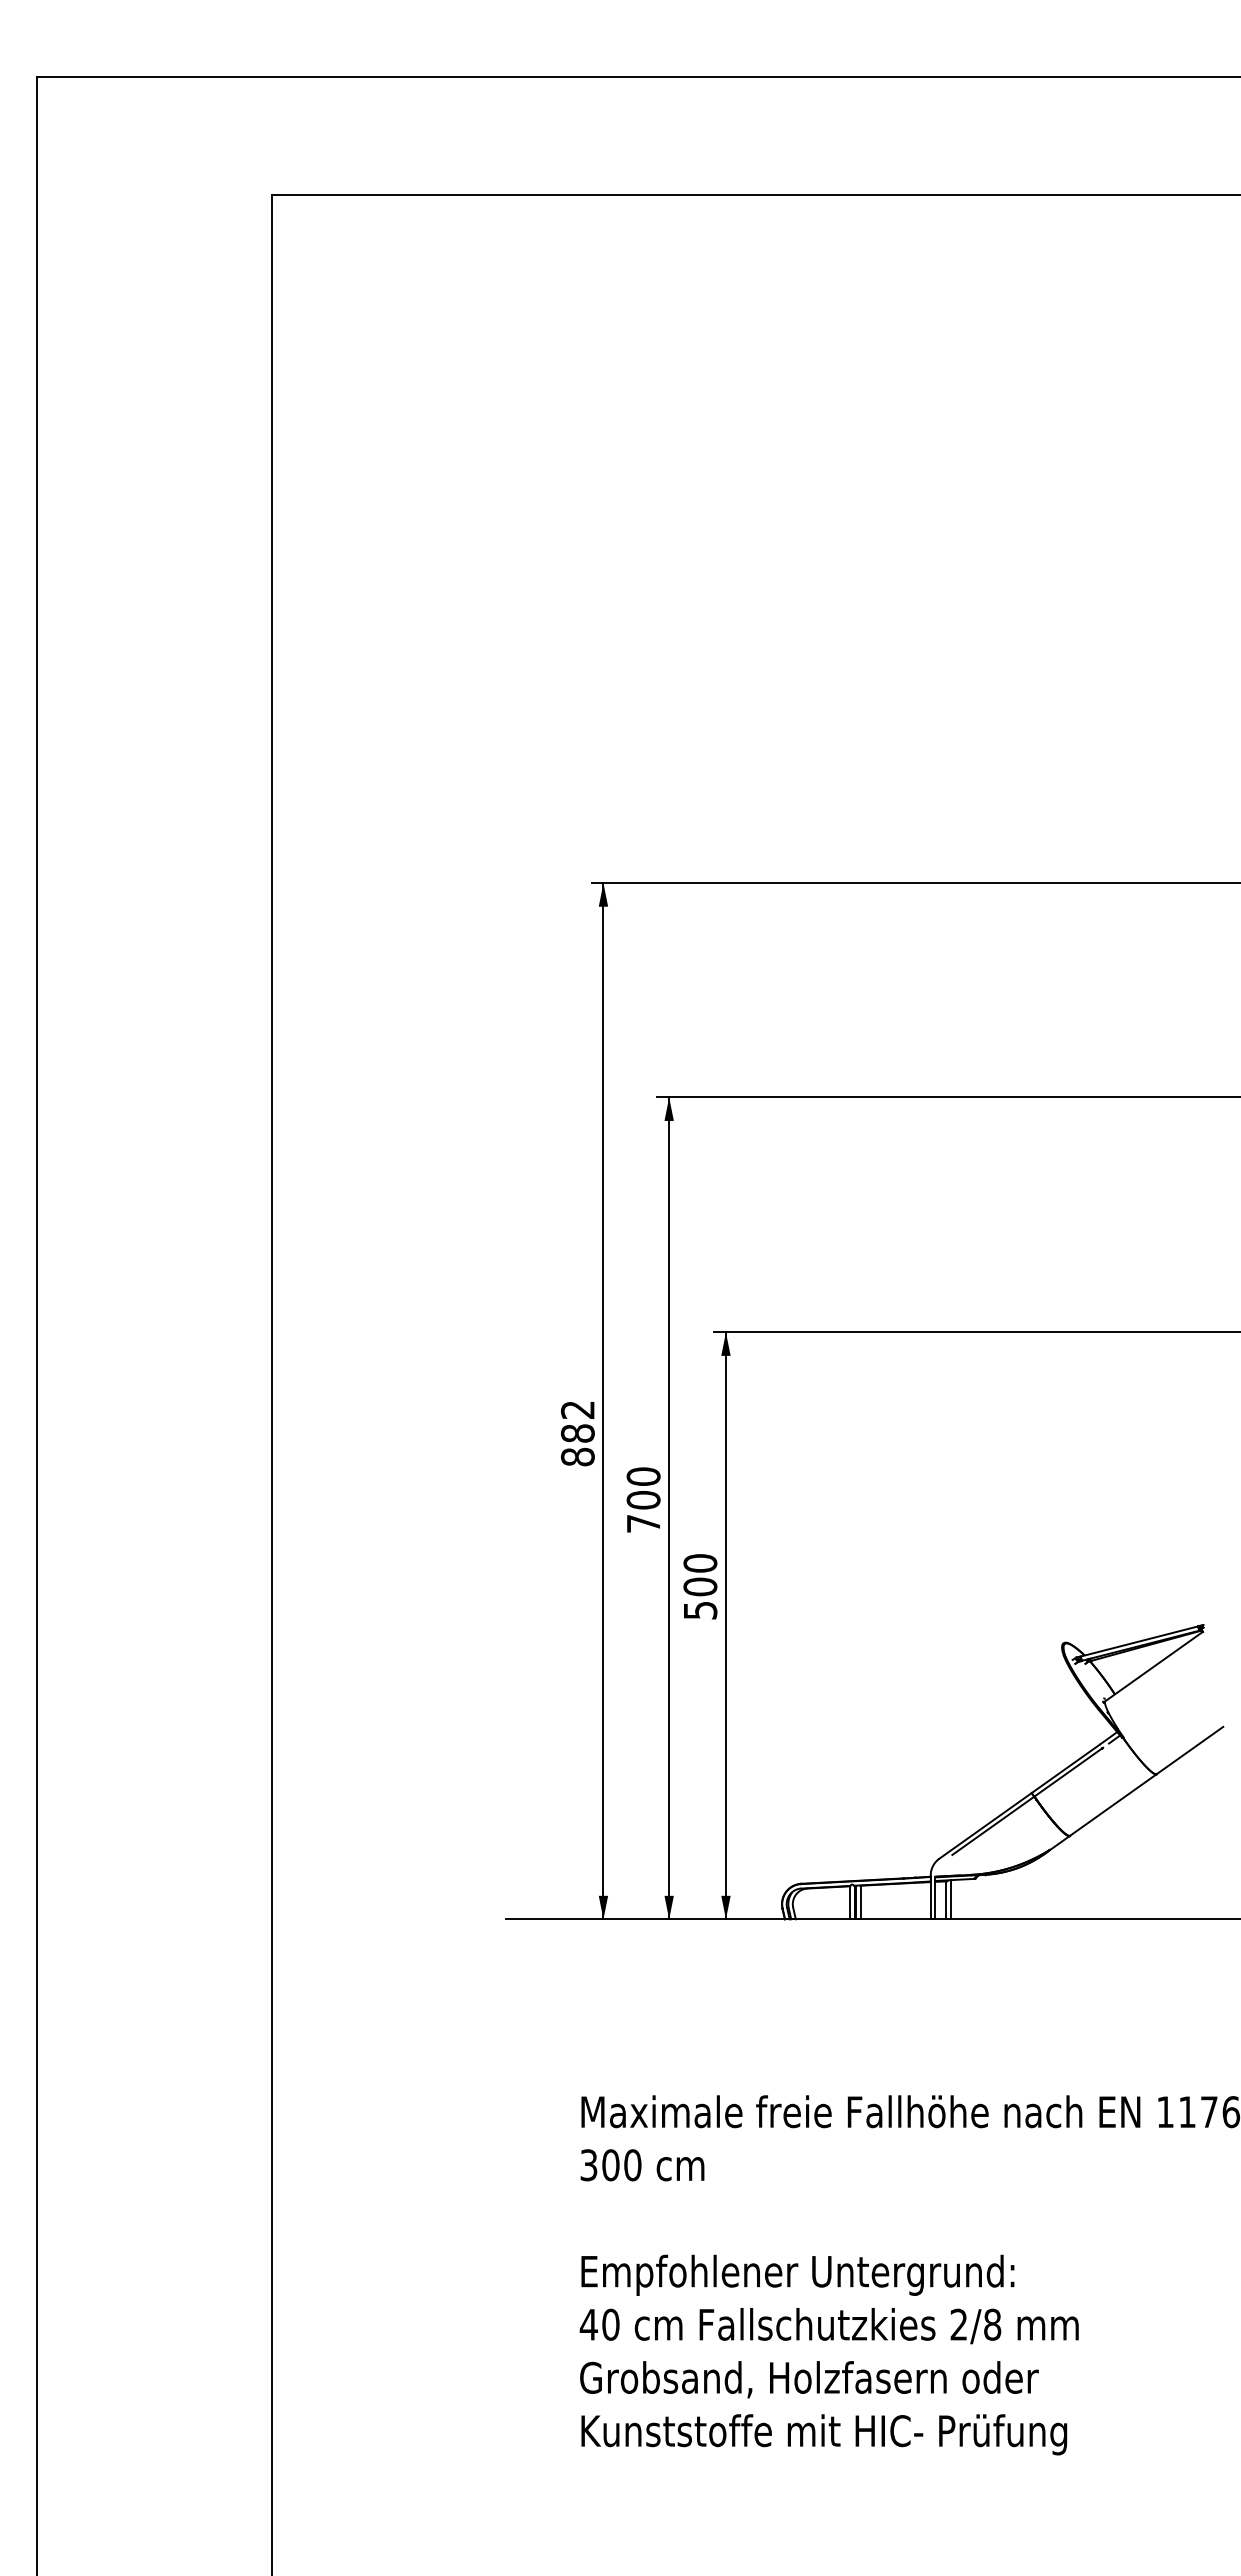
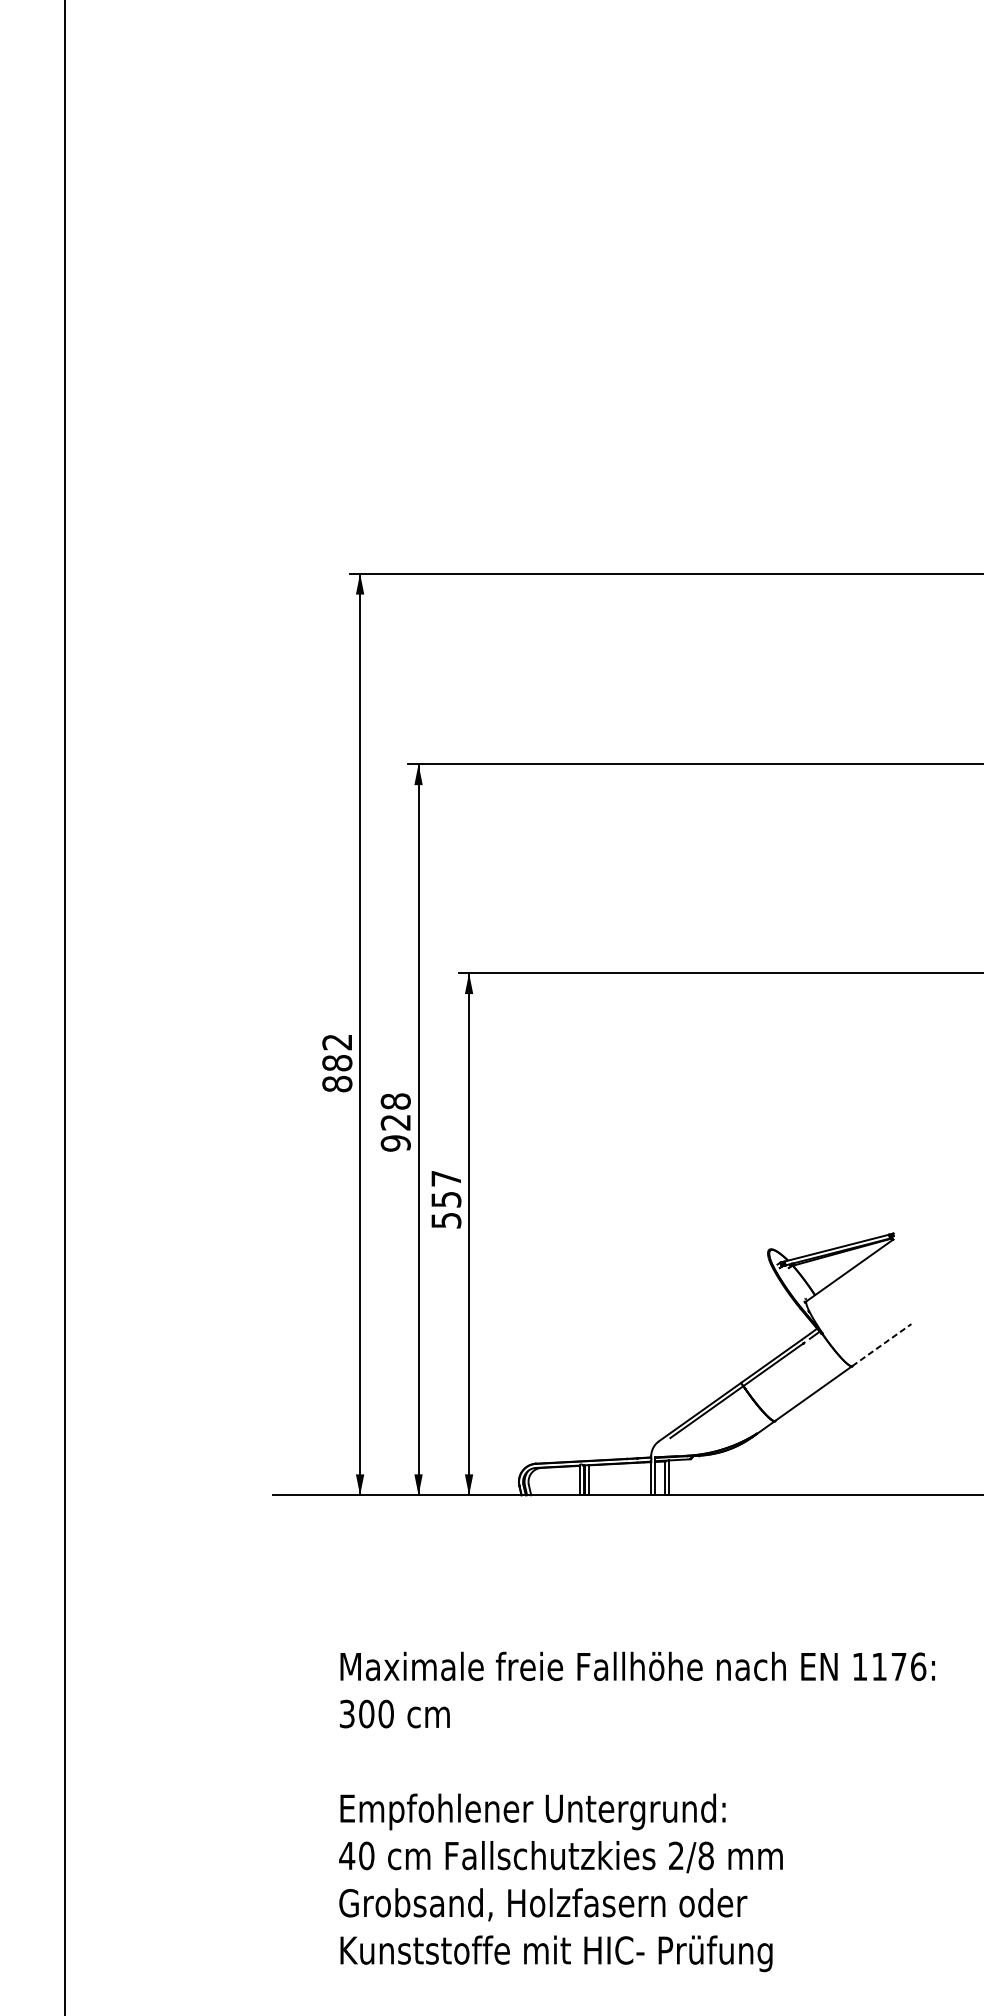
text: (643, 1500) -> (395, 1122), 700 -> 928
text: (700, 1575) -> (446, 1189), 500 -> 557
line: (1189, 1750) -> (881, 1345), solid -> dashed

